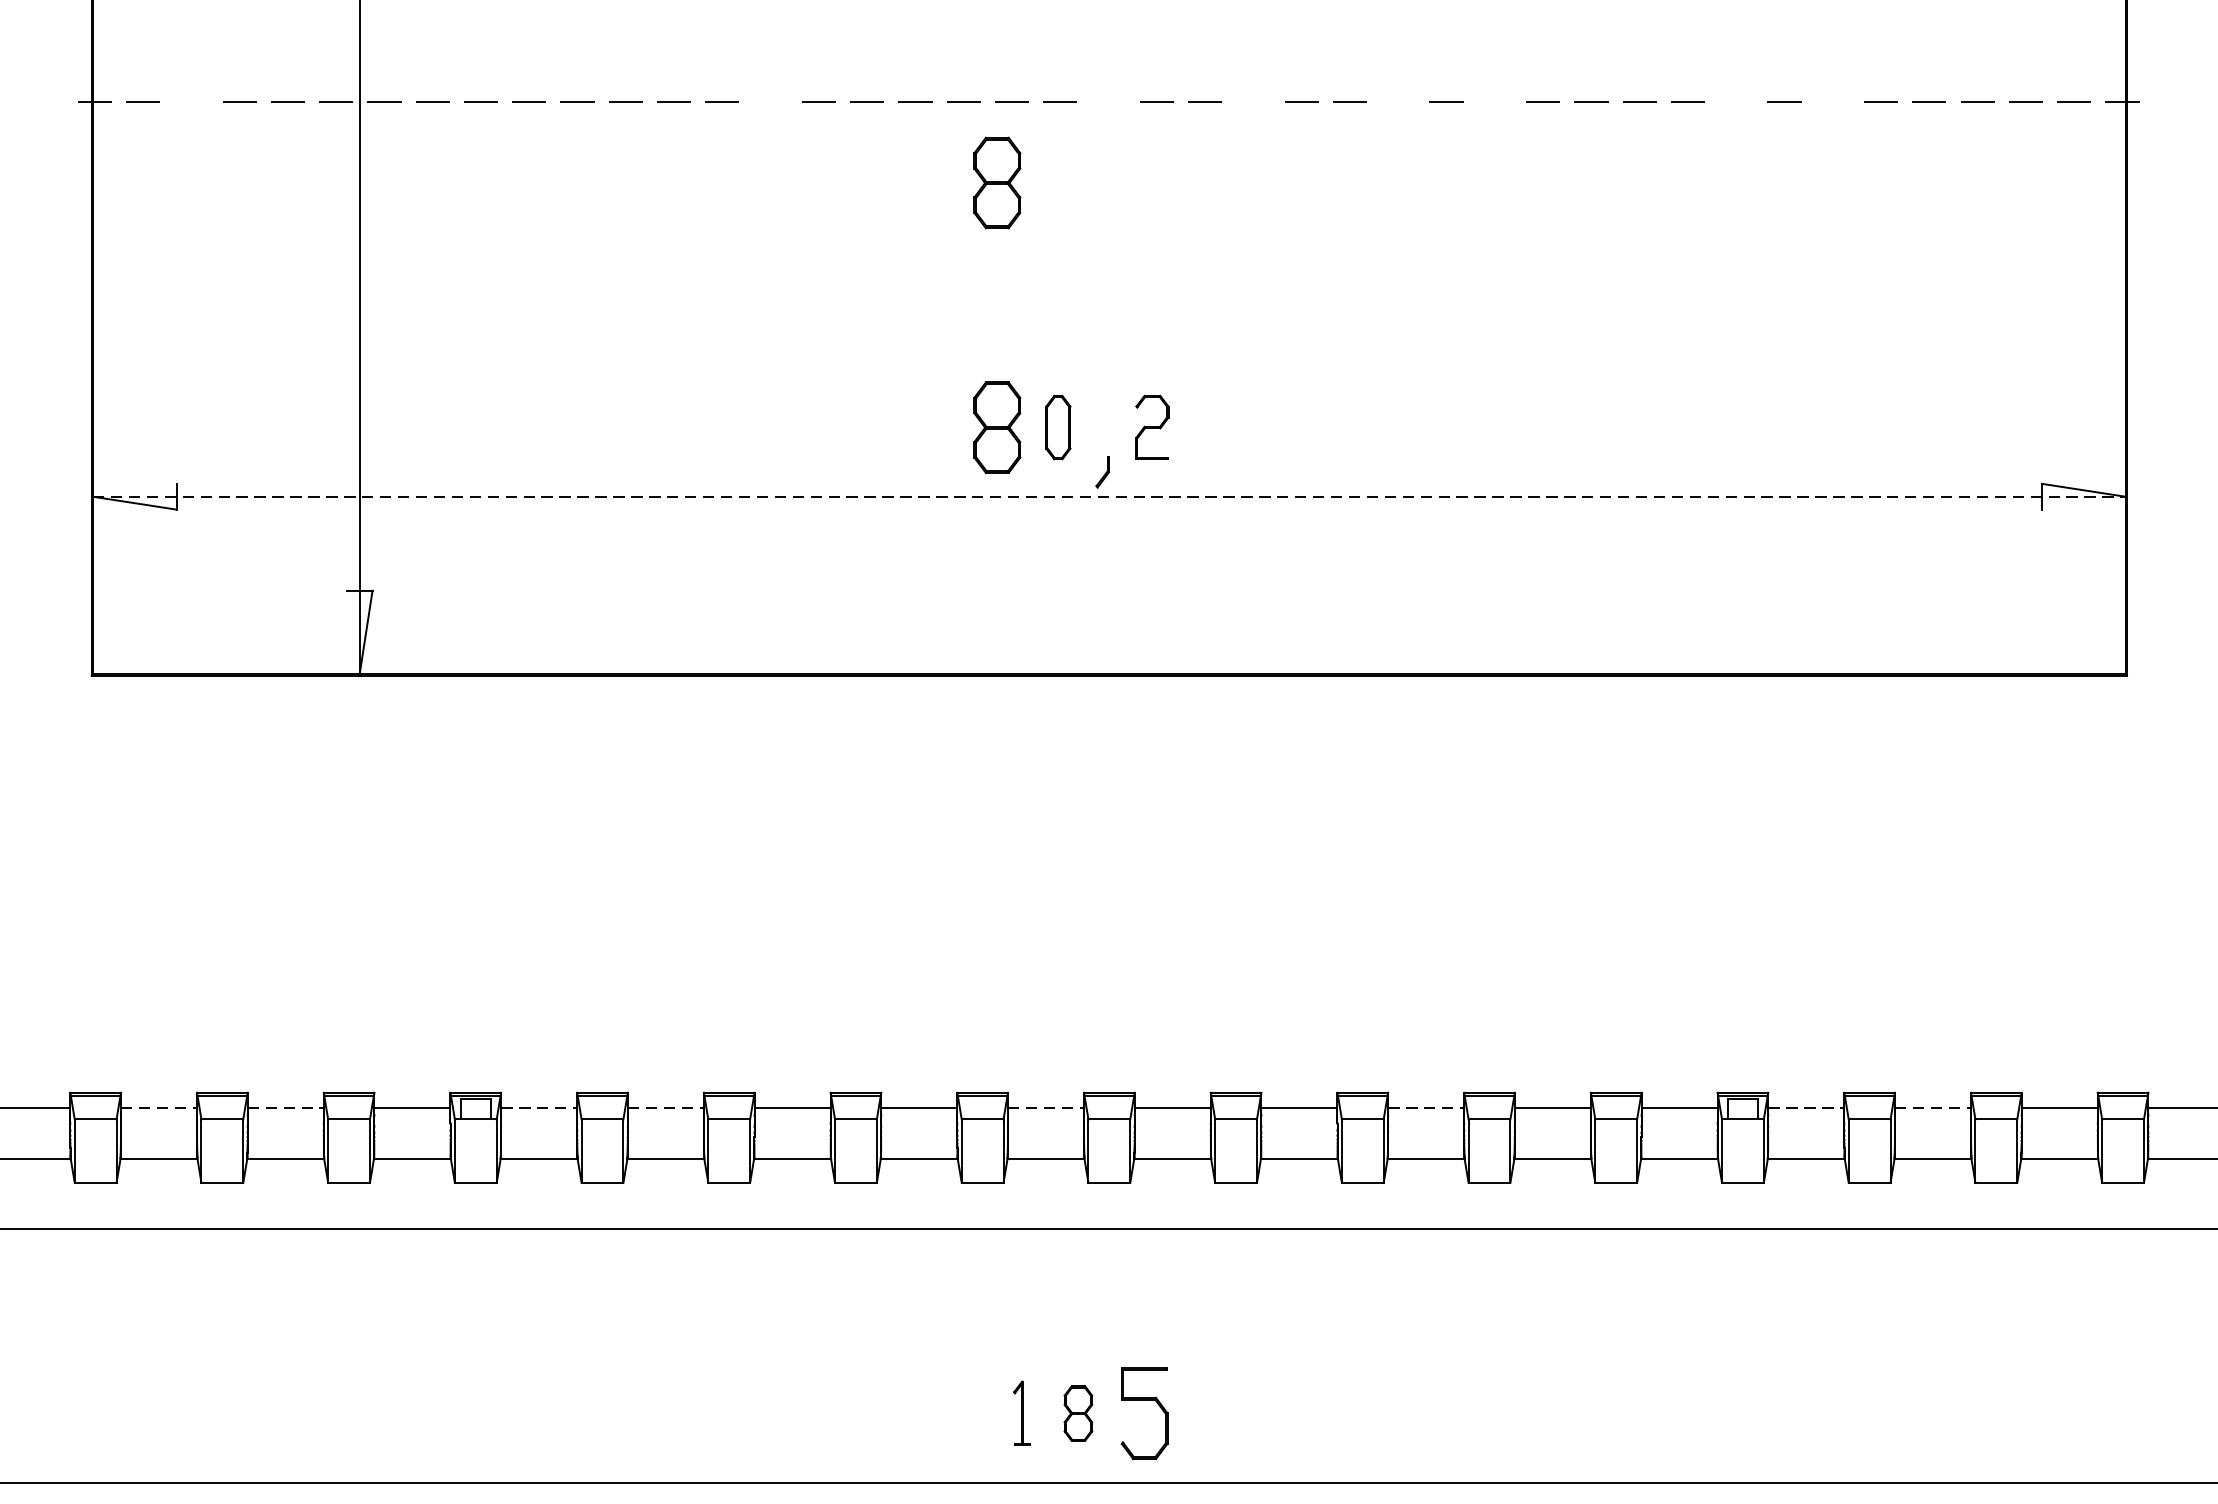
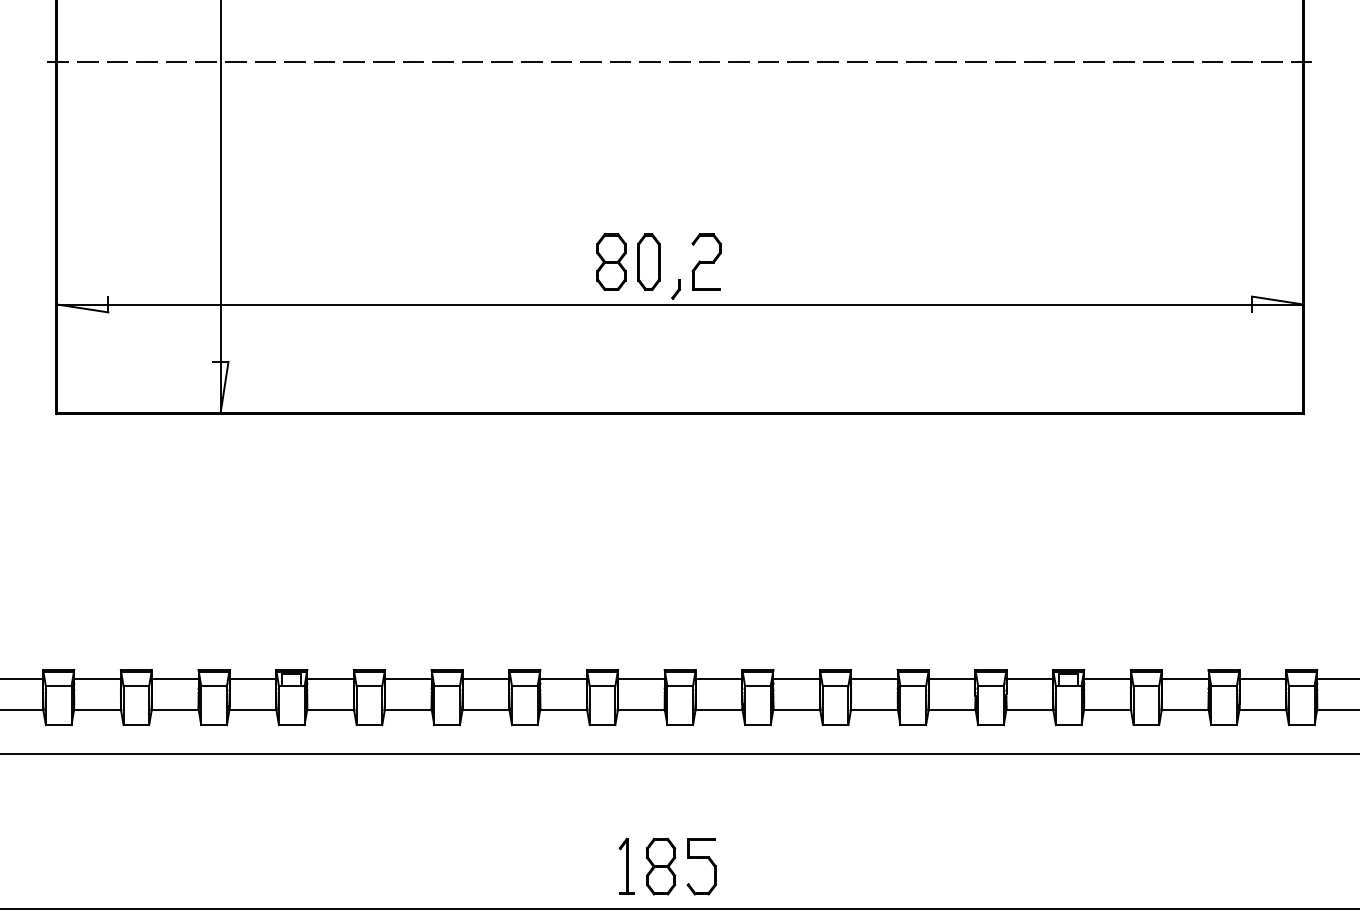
line: (191, 100) -> (117, 61), added
line: (770, 100) -> (472, 61), added
line: (1108, 100) -> (679, 61), added
line: (1253, 100) -> (768, 61), added
line: (1398, 100) -> (857, 61), added
line: (1494, 100) -> (916, 61), added
line: (1736, 100) -> (1064, 61), added
line: (1832, 100) -> (1123, 61), added
part: (997, 181) -> (611, 111), removed
part: (1057, 426) -> (648, 261), size x1.43
part: (1152, 426) -> (706, 261), size x1.43
line: (1109, 496) -> (680, 304), dashed -> solid
line: (160, 1108) -> (98, 679), dashed -> solid
line: (286, 1108) -> (175, 679), dashed -> solid
line: (540, 1108) -> (331, 679), dashed -> solid
line: (666, 1108) -> (408, 679), dashed -> solid
line: (1046, 1108) -> (641, 679), dashed -> solid
line: (1426, 1108) -> (874, 679), dashed -> solid
line: (1807, 1108) -> (1108, 679), dashed -> solid
line: (1933, 1108) -> (1185, 679), dashed -> solid
part: (1021, 1411) -> (626, 865), size x1.43
part: (1078, 1413) -> (661, 866), size x1.67

